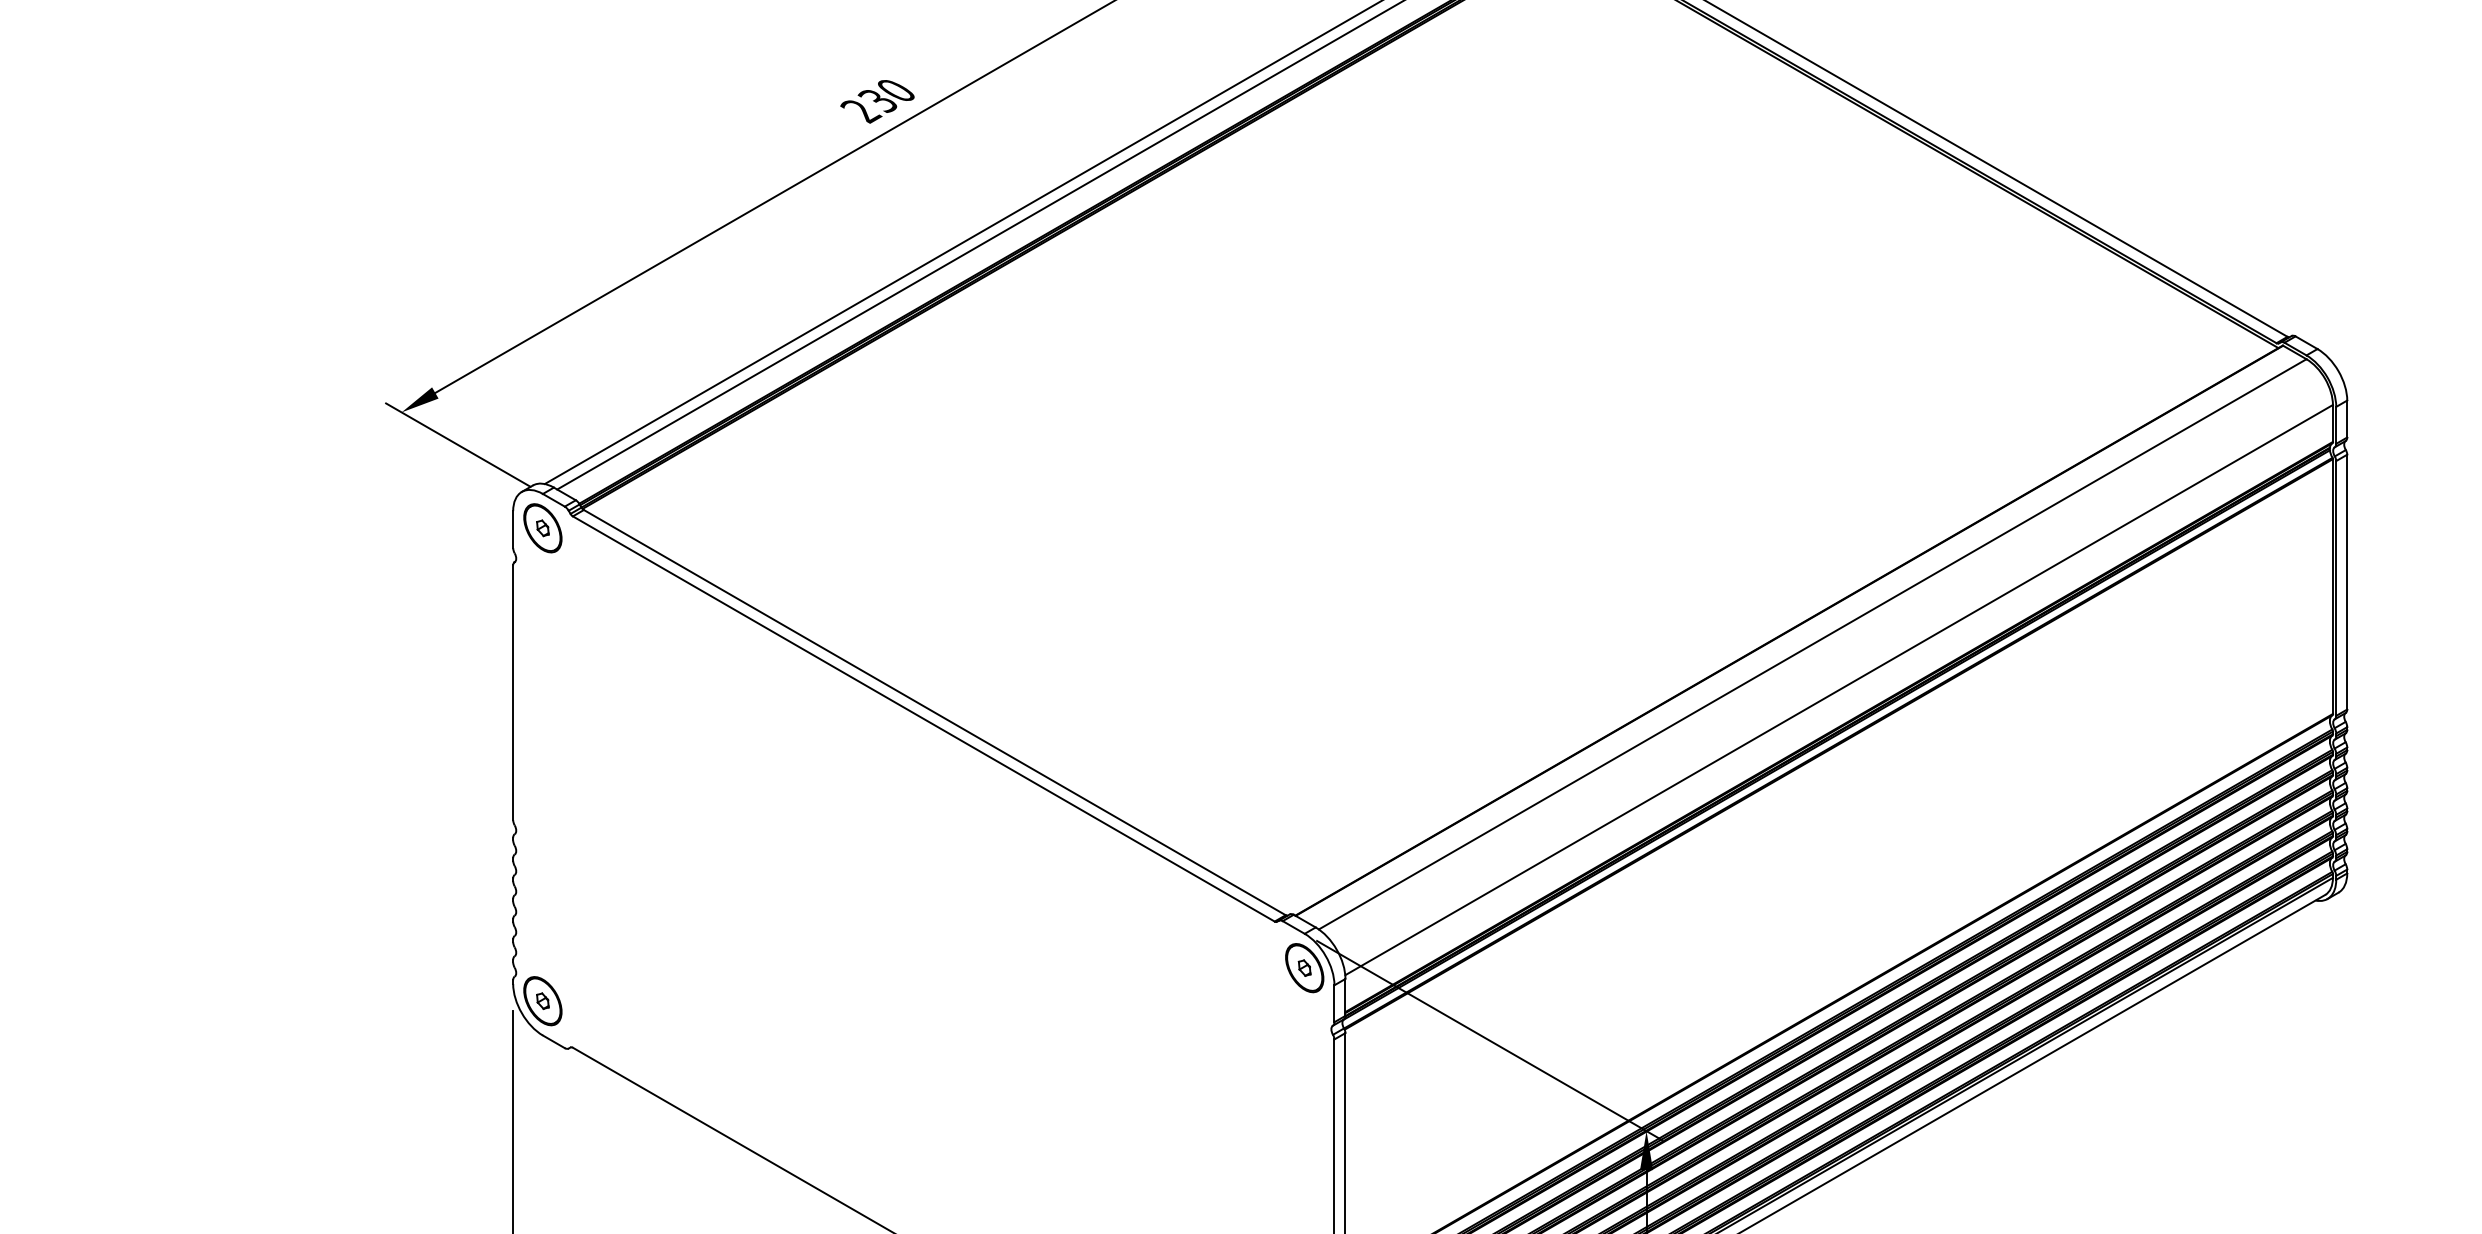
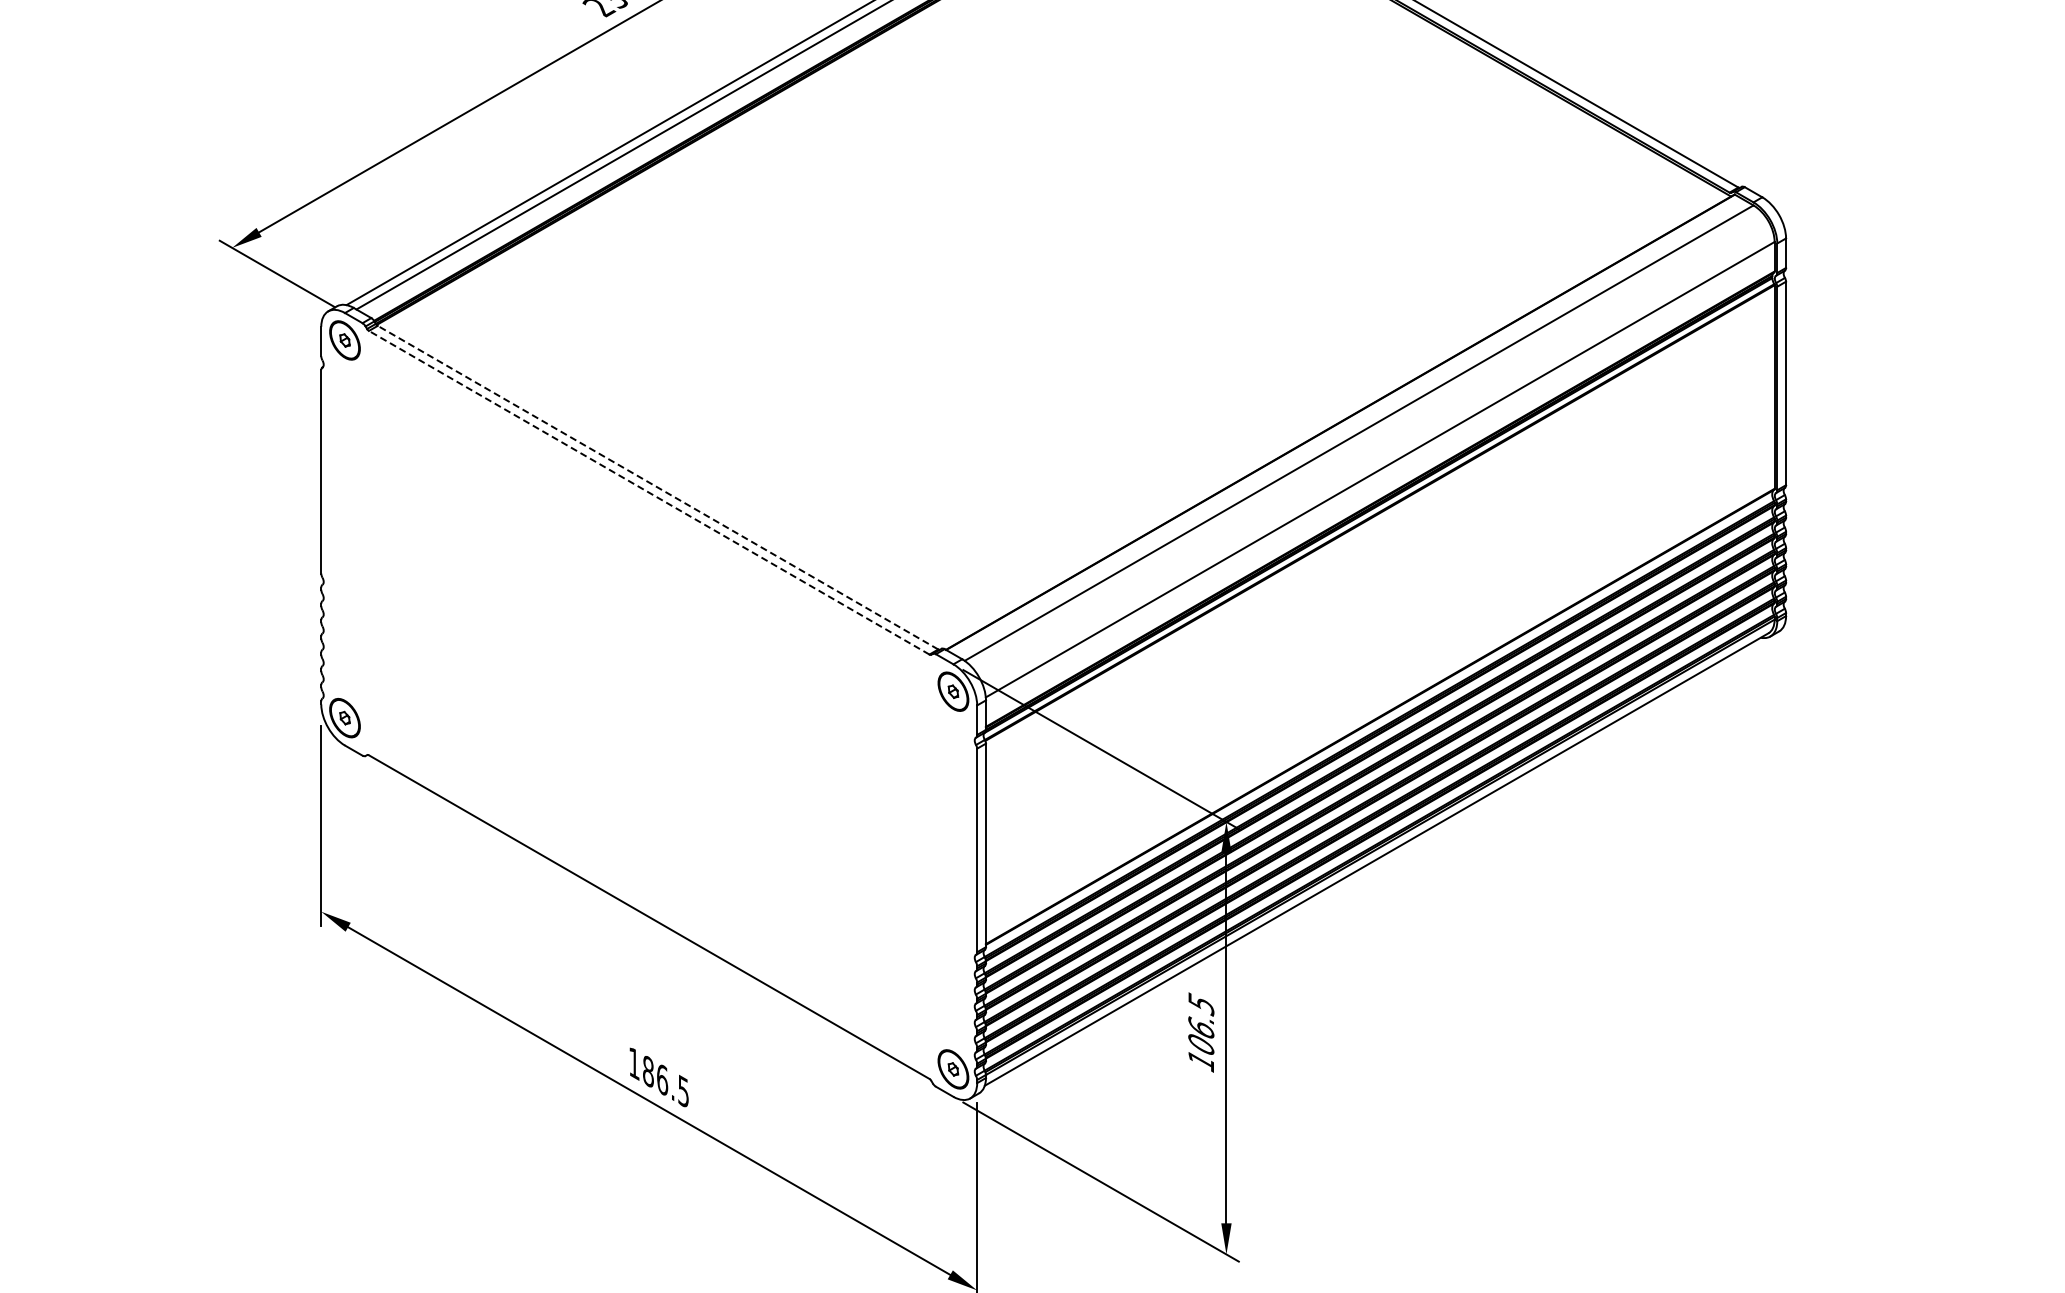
line: (935, 712) -> (658, 487), solid -> dashed
line: (924, 718) -> (649, 492), solid -> dashed

